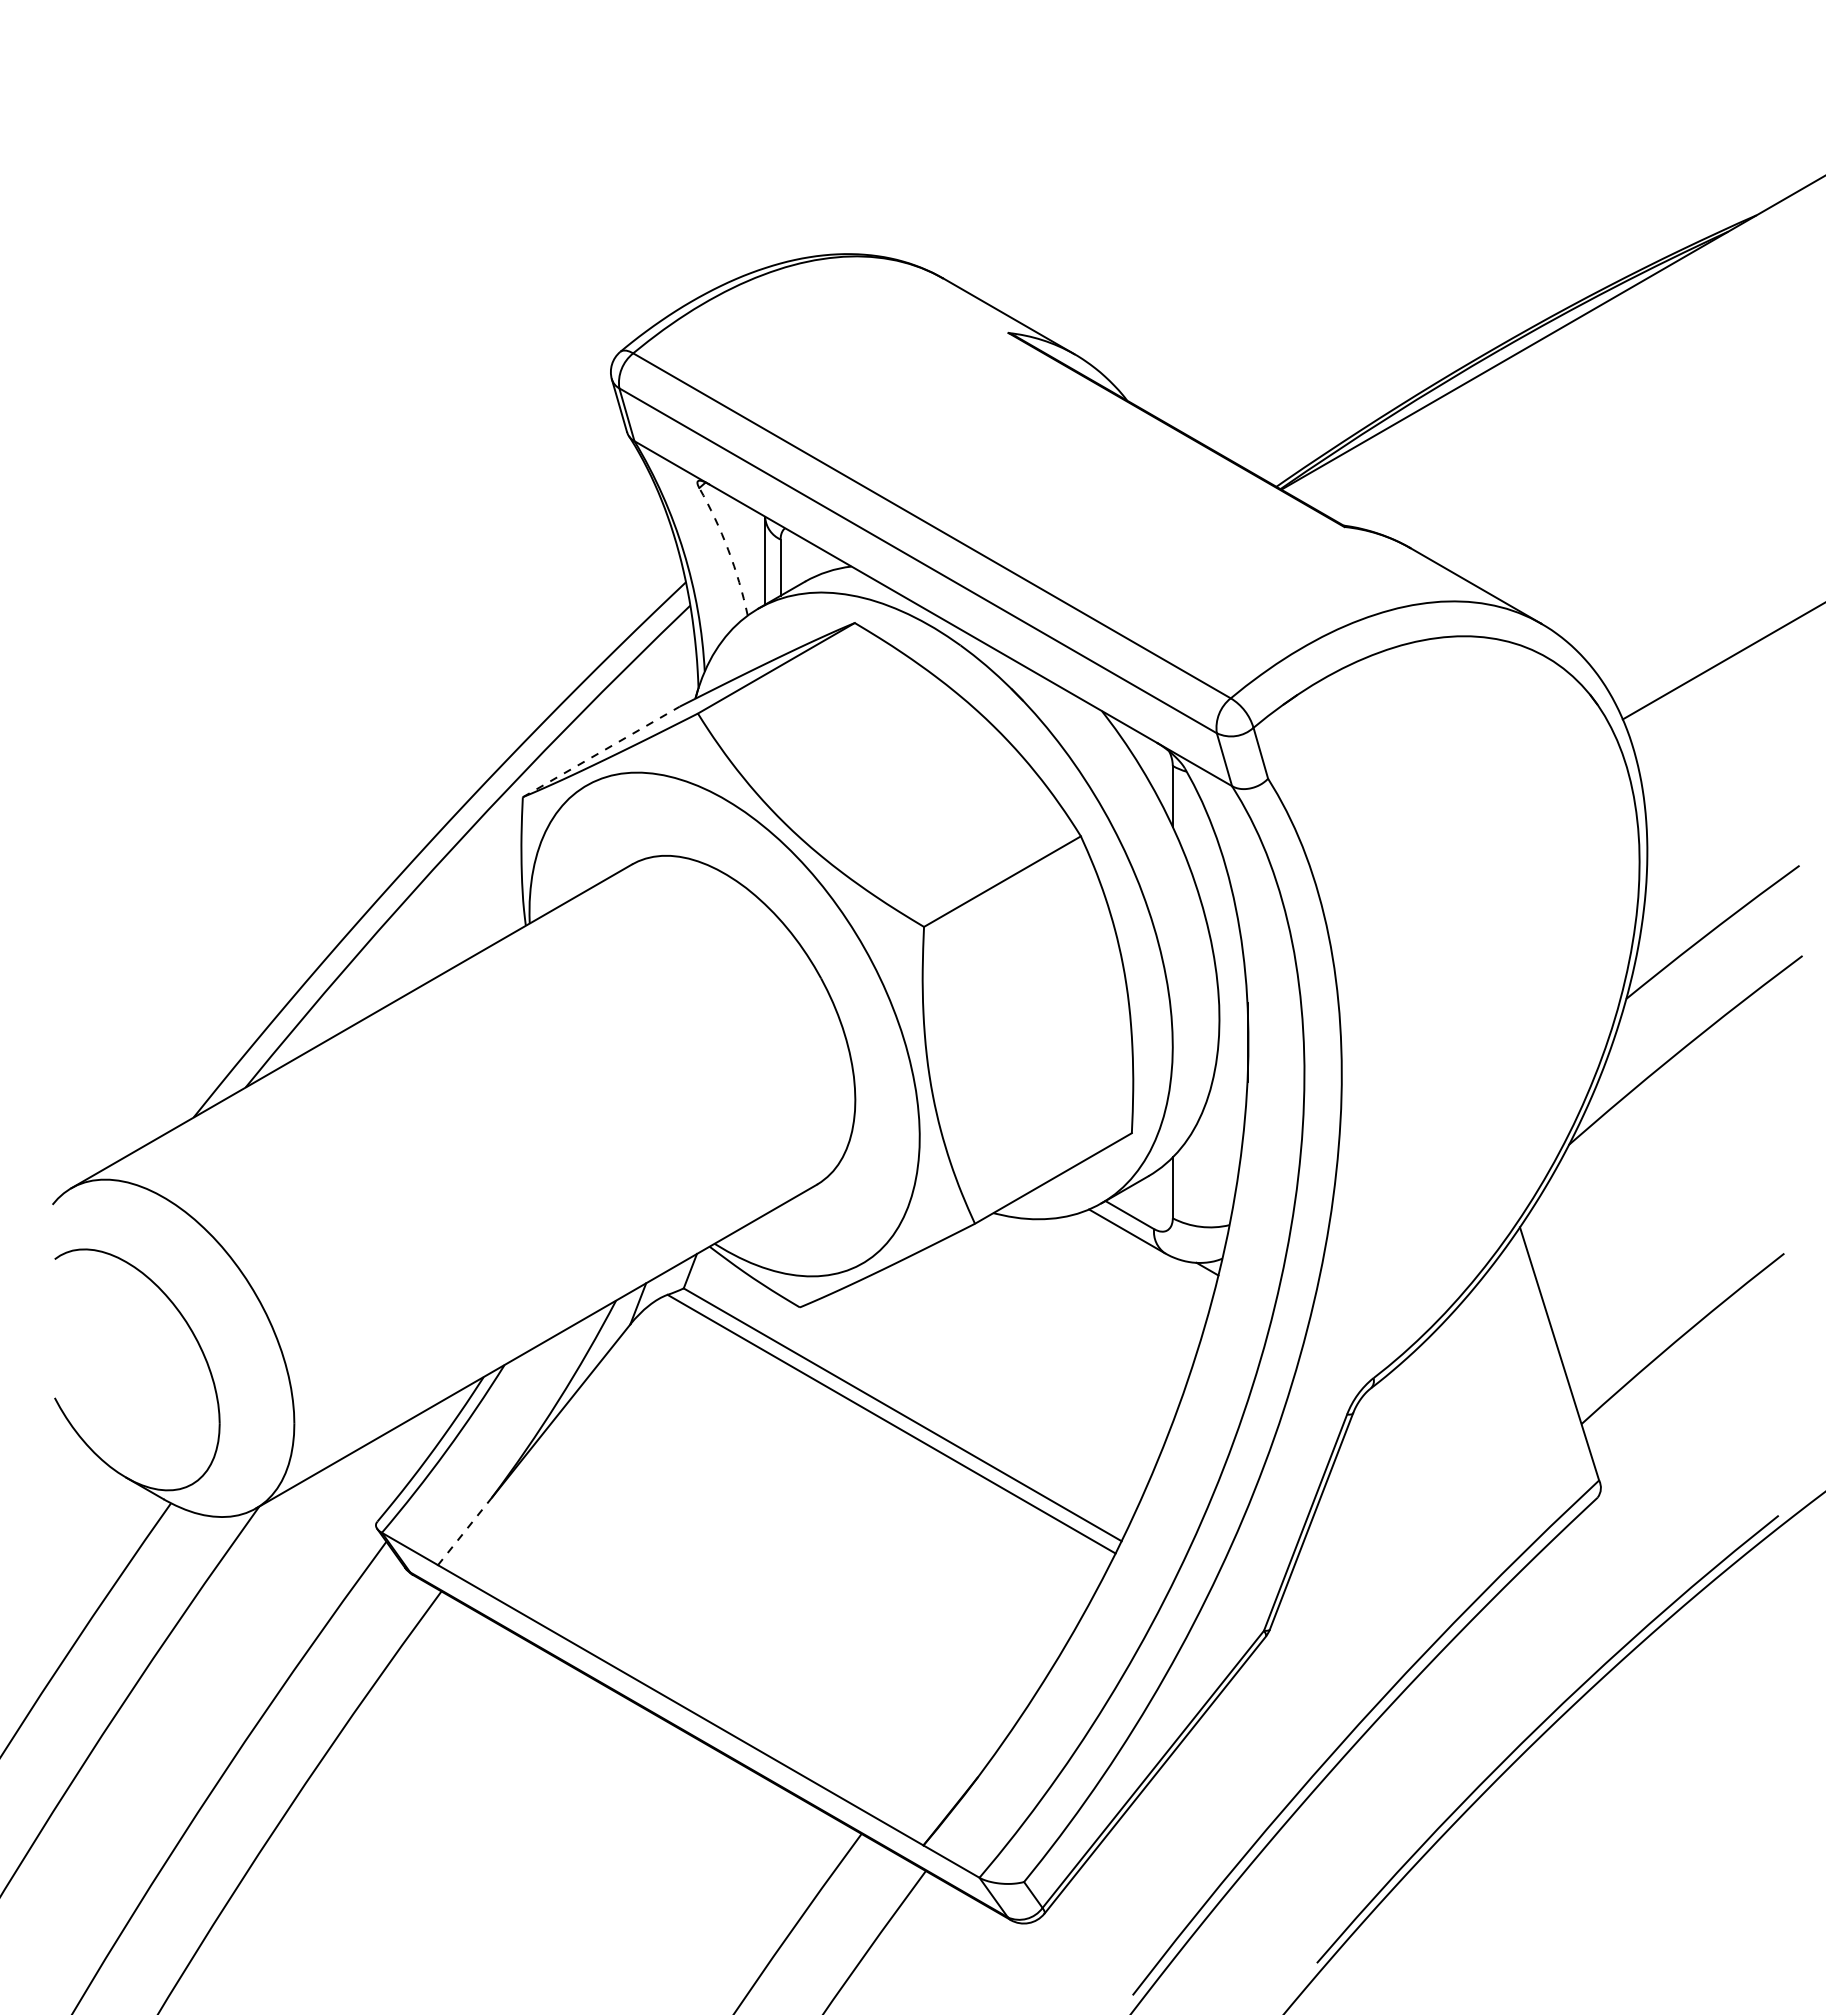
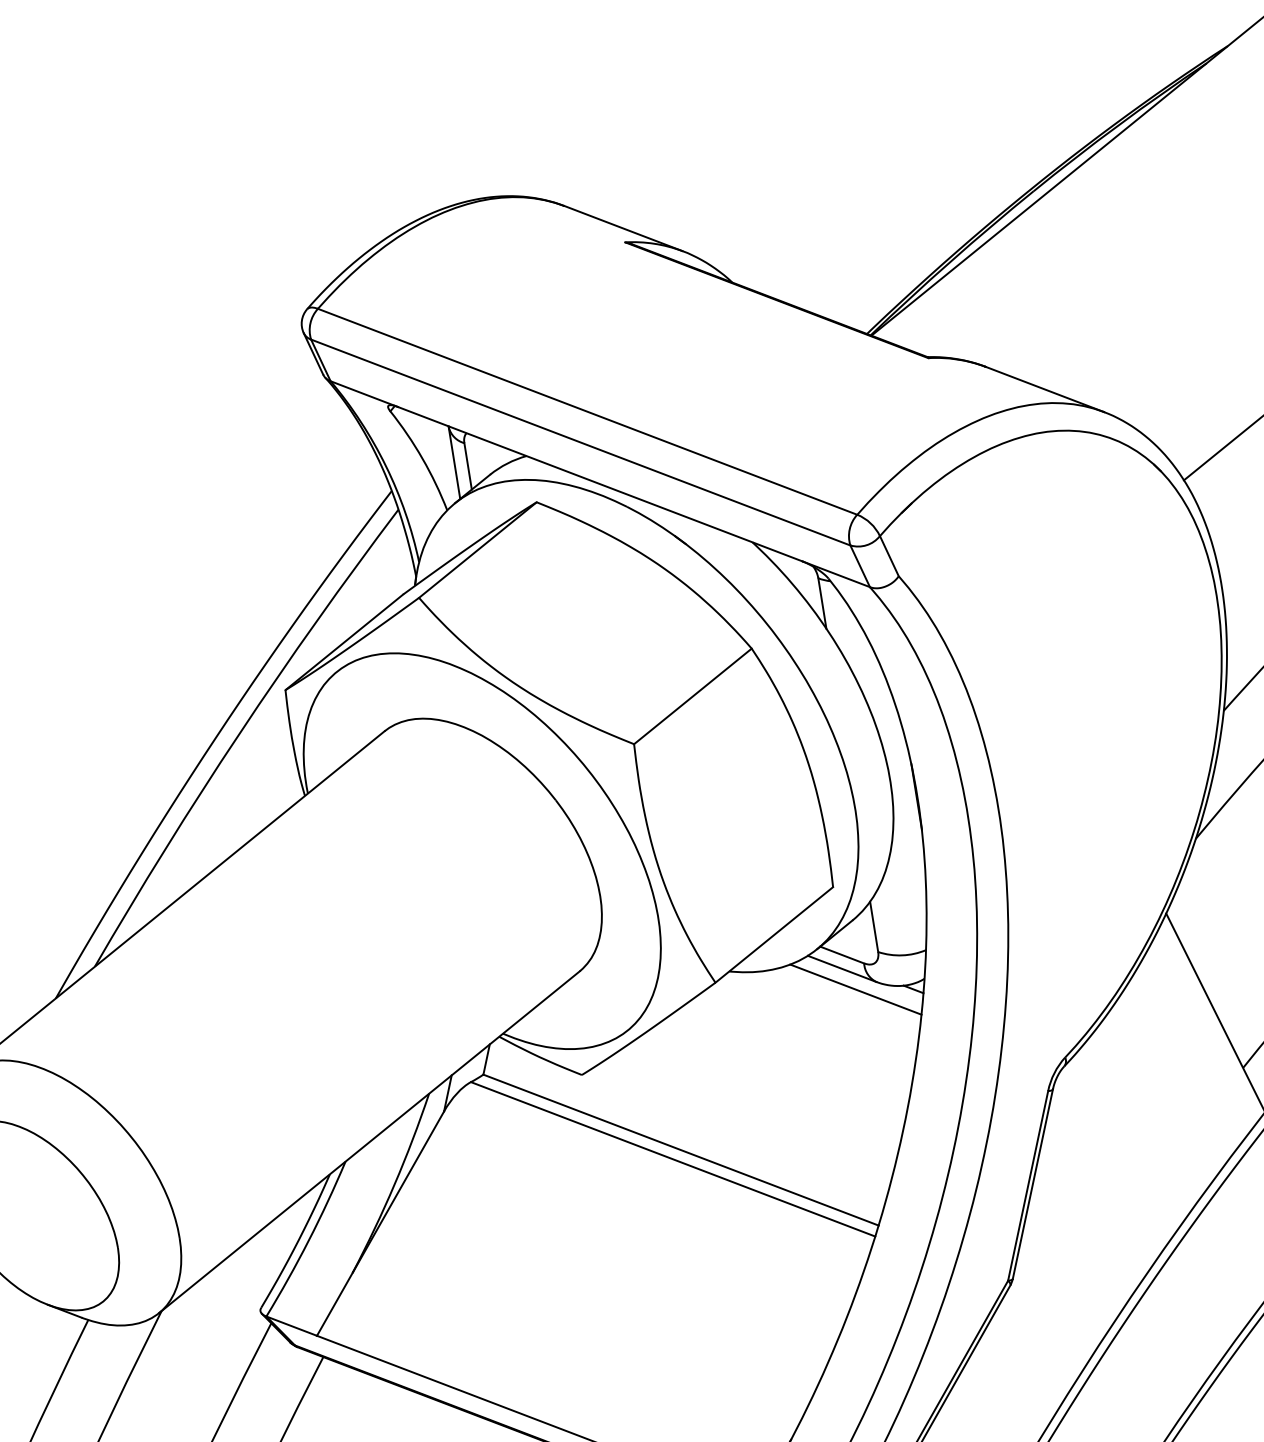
arc: (728, 549) -> (422, 458), dashed -> solid
line: (601, 751) -> (344, 641), dashed -> solid
line: (1139, 1258) -> (855, 989), added
line: (464, 1531) -> (334, 1304), dashed -> solid

